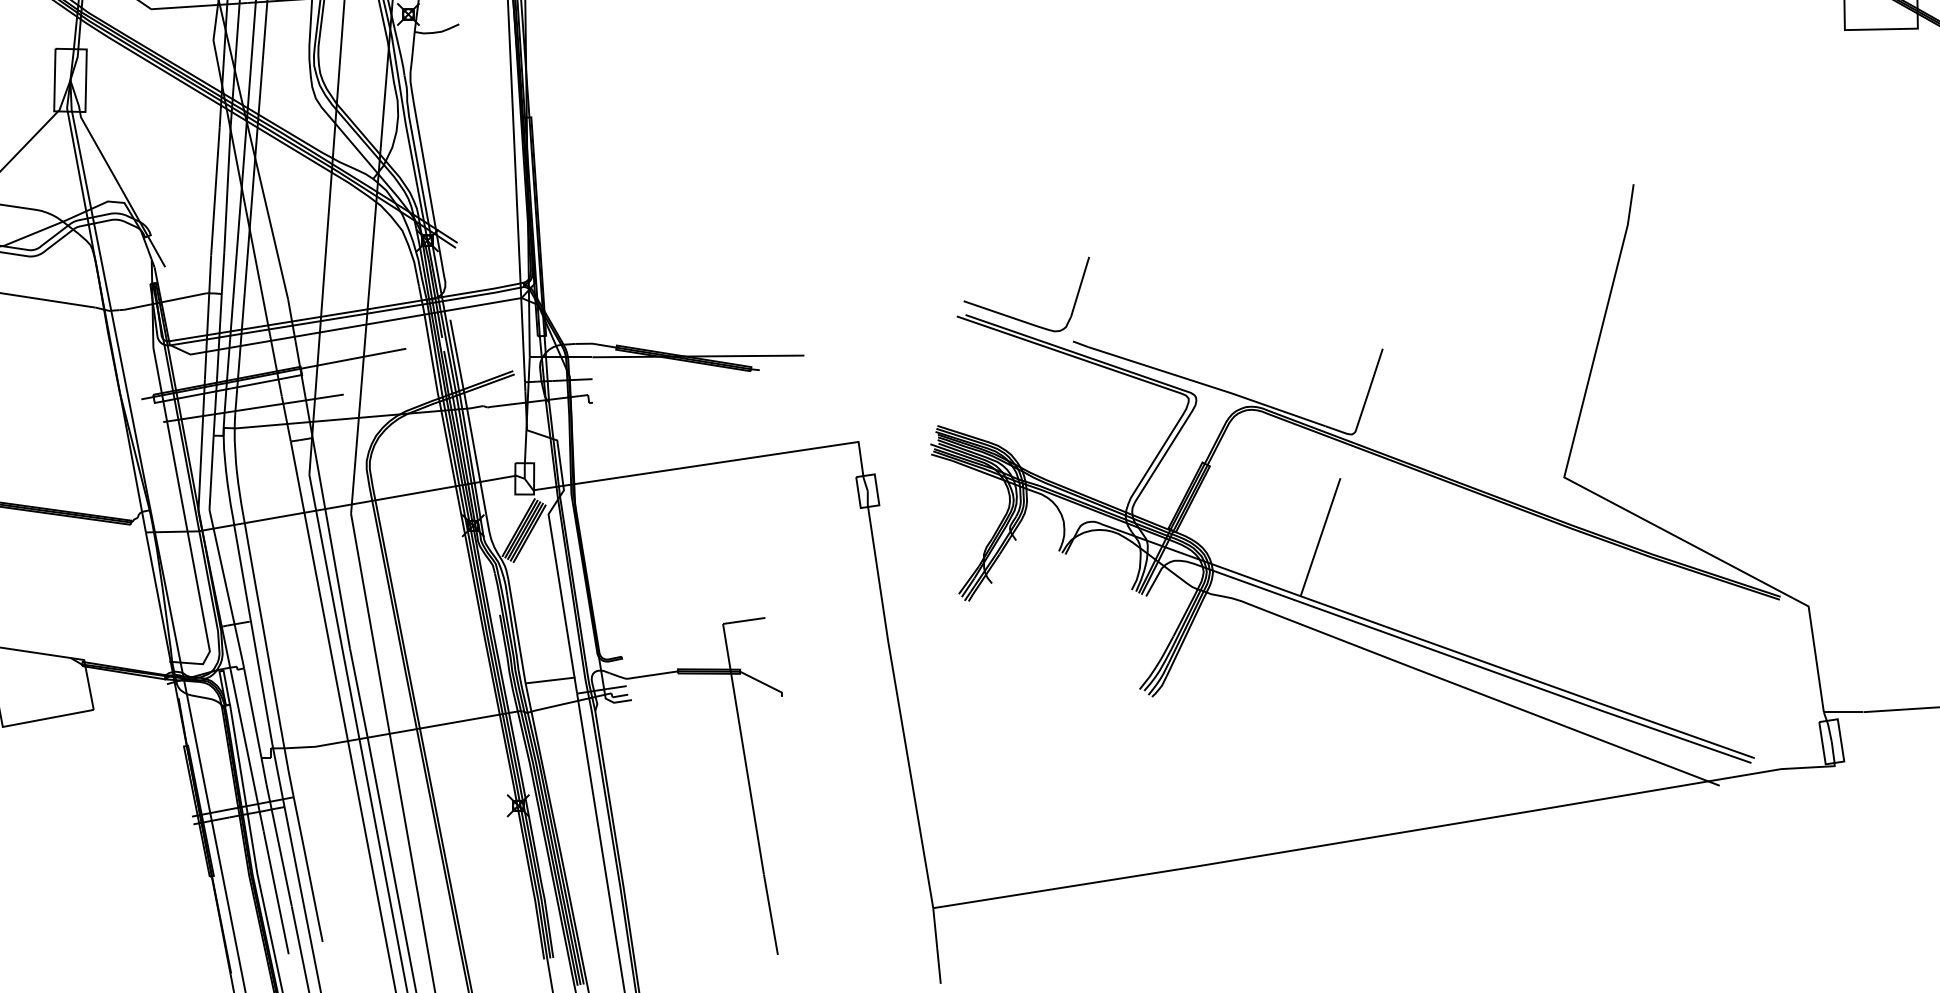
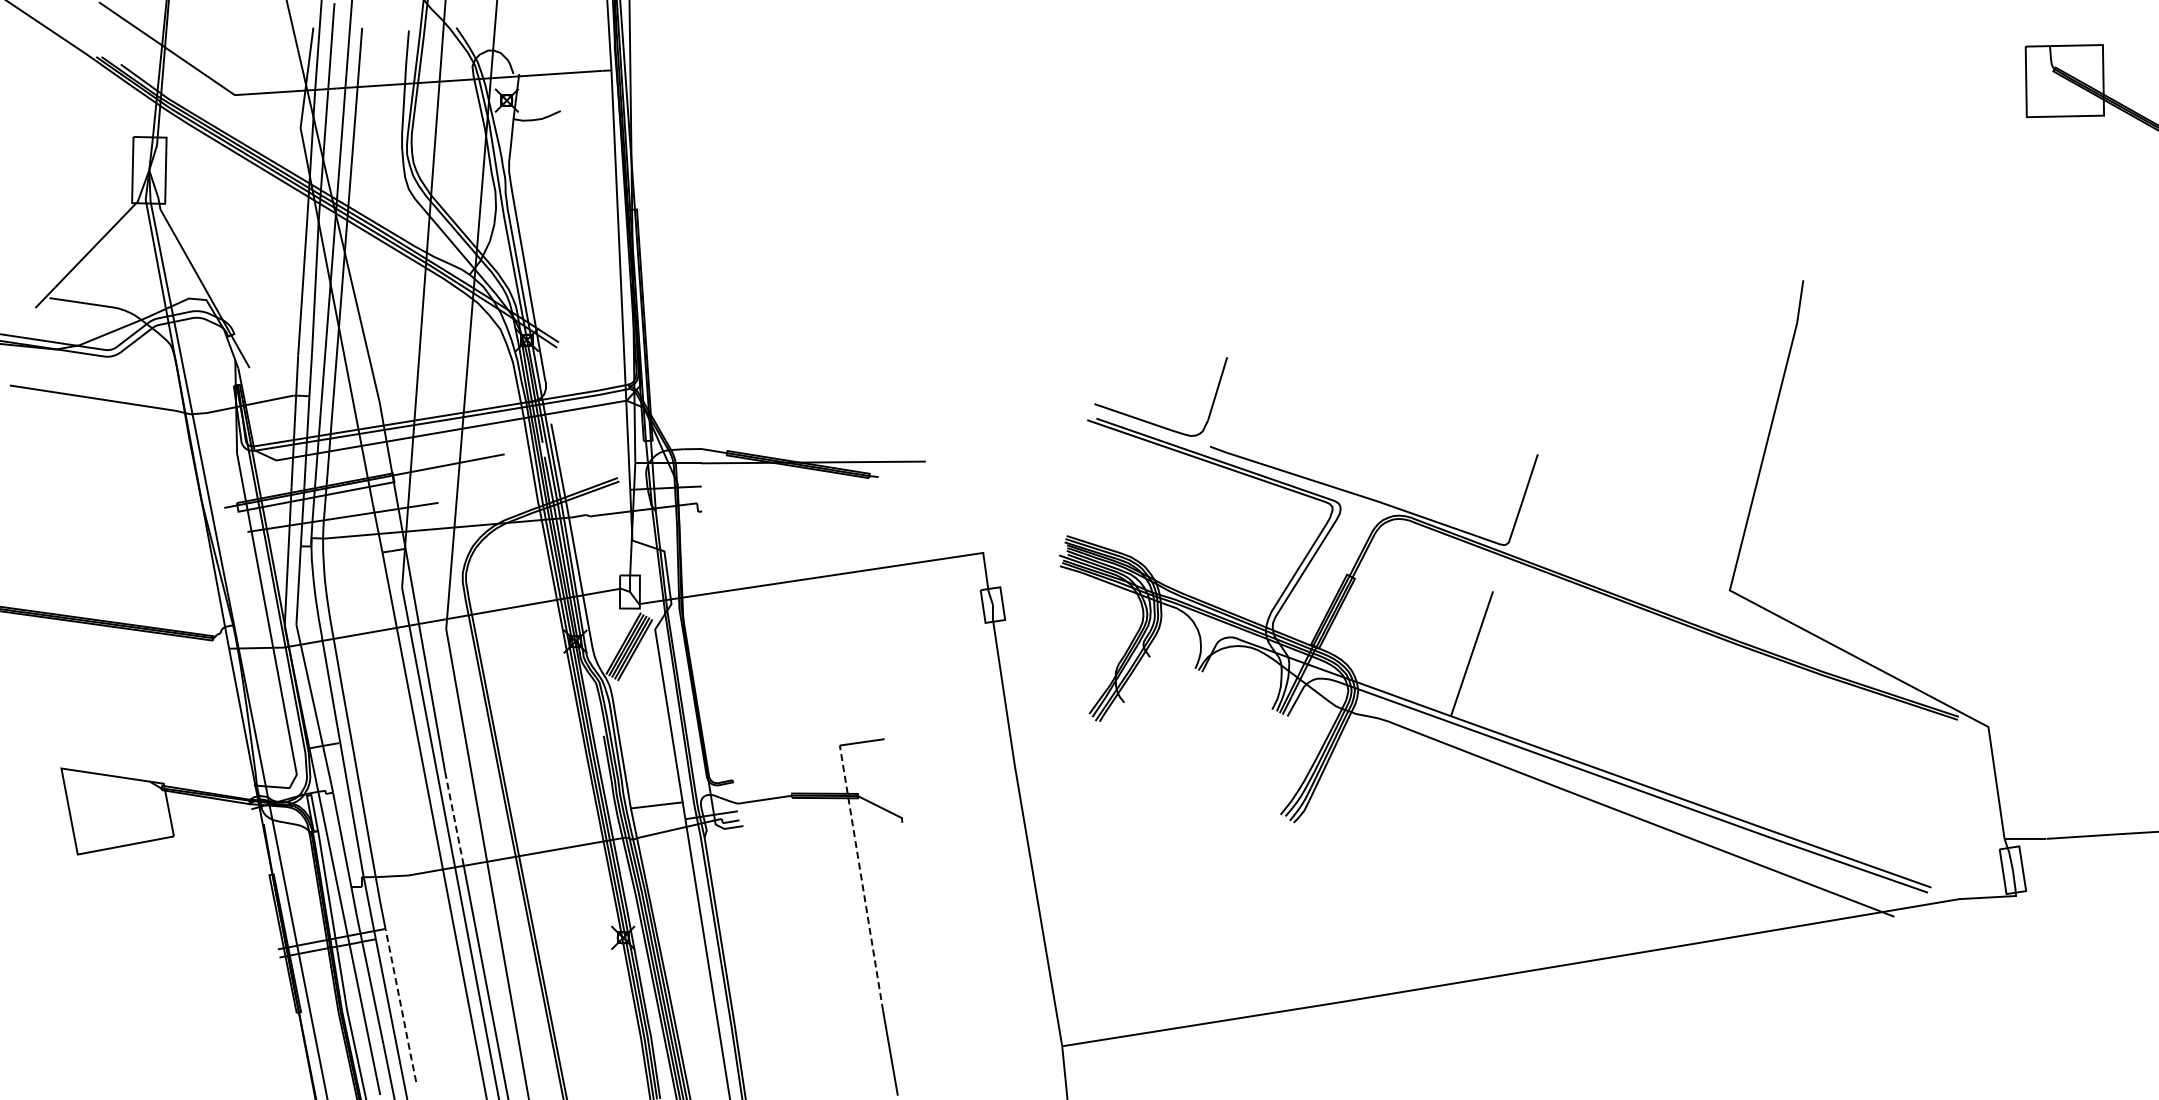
line: (358, 692) -> (454, 818), solid -> dashed
line: (743, 748) -> (861, 877), solid -> dashed
line: (307, 869) -> (400, 1005), solid -> dashed

